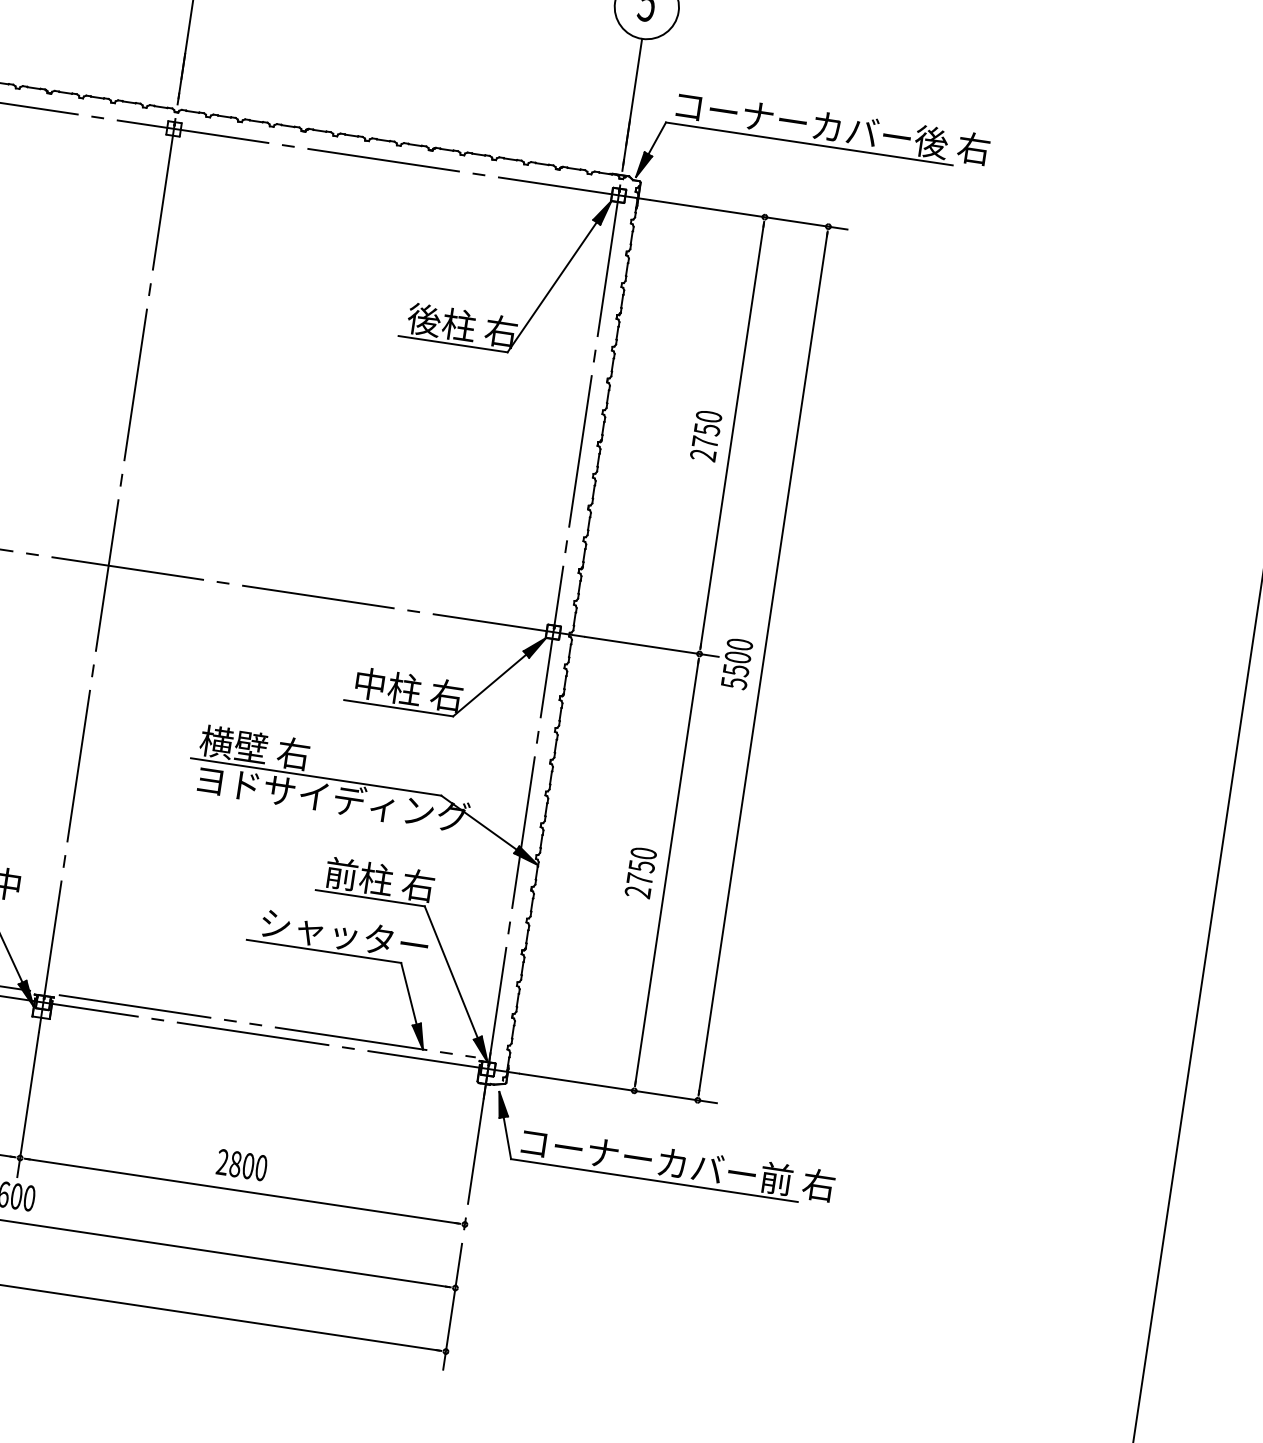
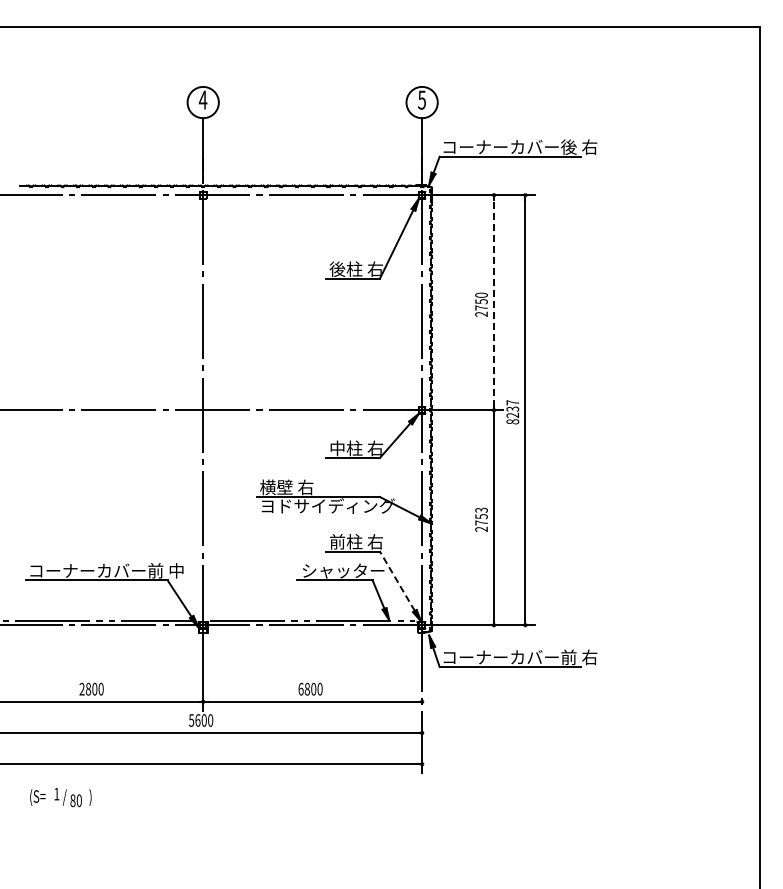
line: (733, 435) -> (494, 302), solid -> dashed
text: (736, 664) -> (512, 412), 5500 -> 8237
text: (643, 851) -> (481, 509), 2750 -> 2753
line: (451, 972) -> (397, 581), solid -> dashed
text: (221, 1160) -> (300, 688), 2800 -> 6800

